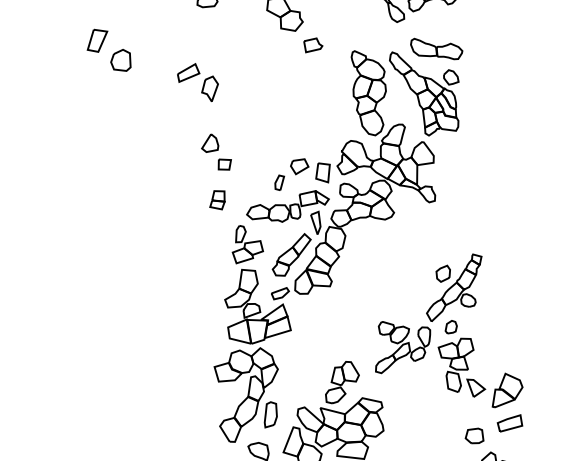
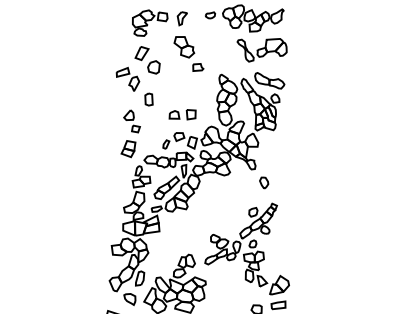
part: (108, 51) -> (147, 60), moved
part: (238, 111) -> (148, 99), added
part: (299, 128) -> (182, 114), added
part: (217, 200) -> (128, 149), size x1.43
part: (454, 220) -> (264, 182), added

